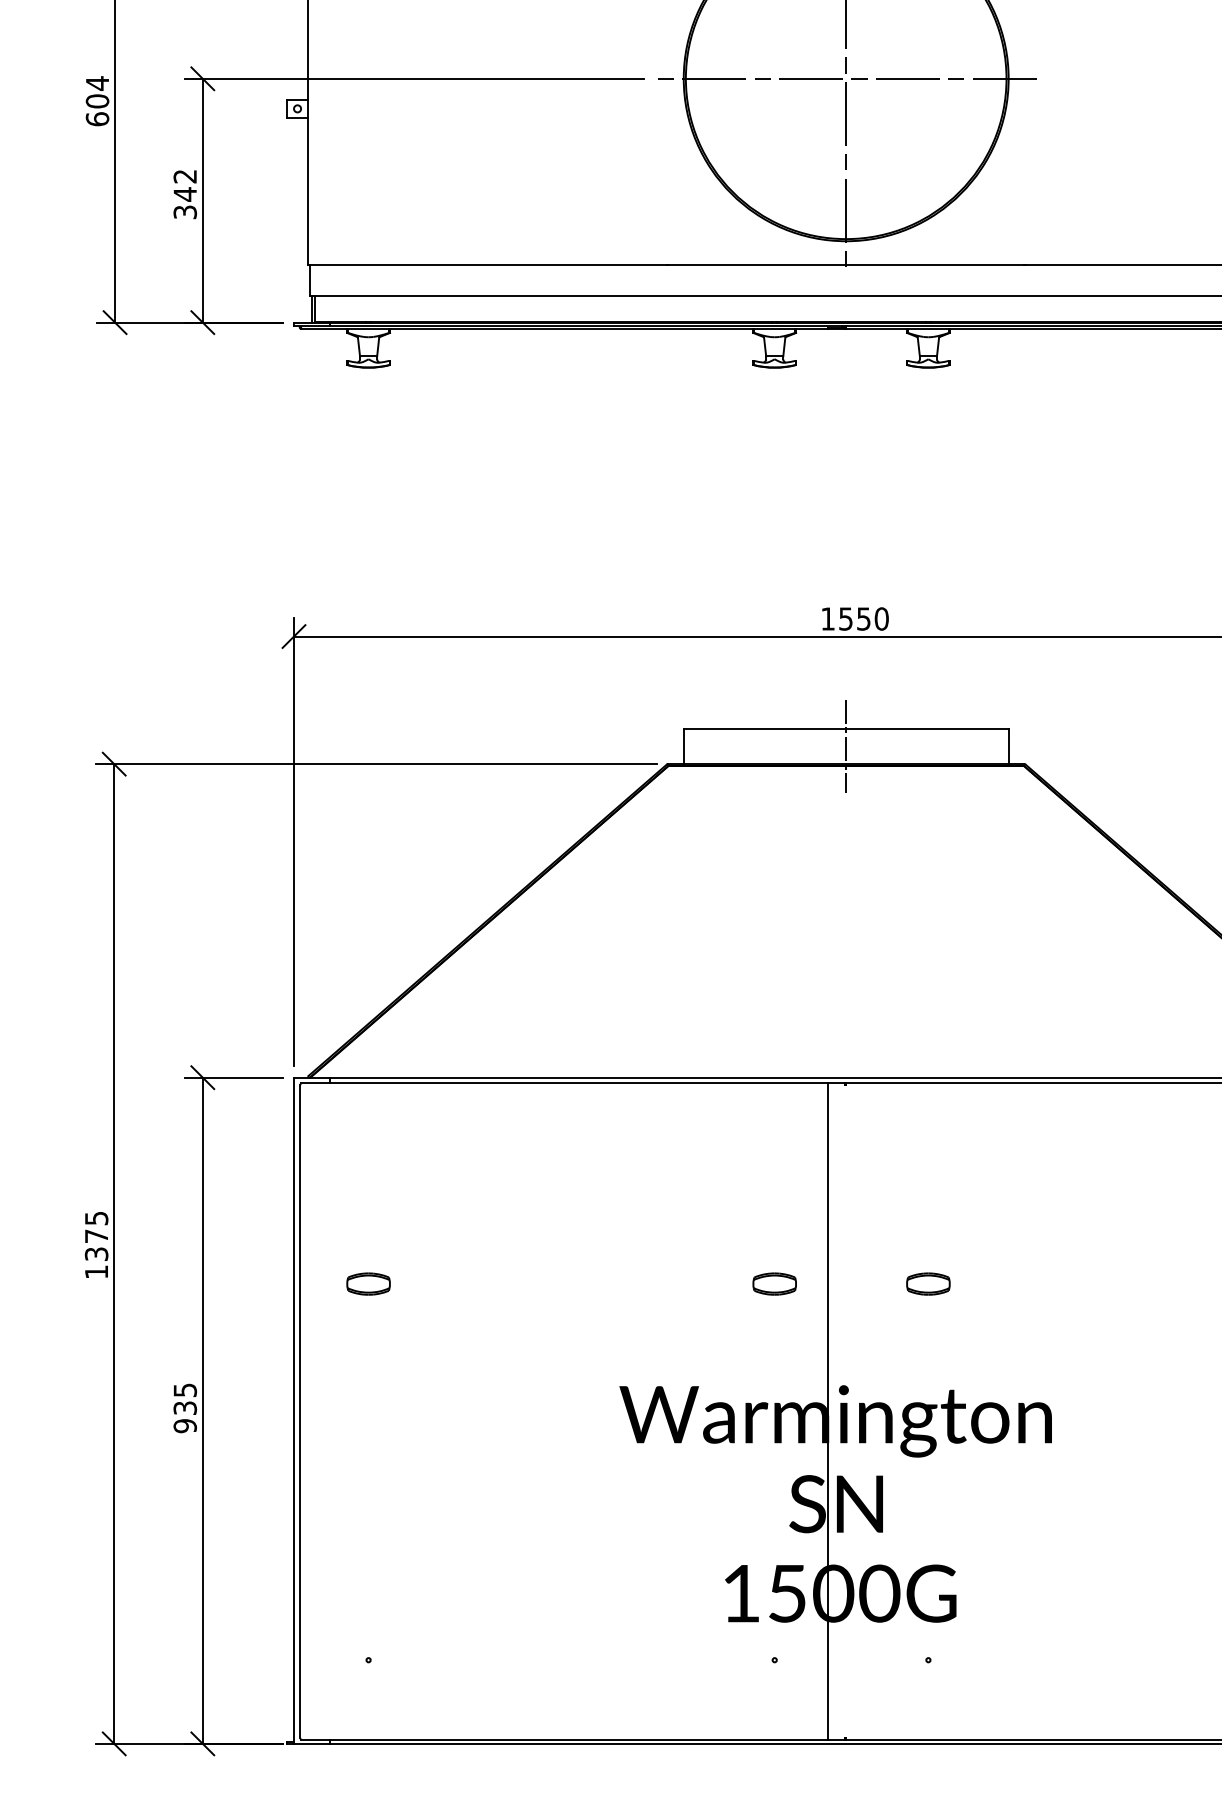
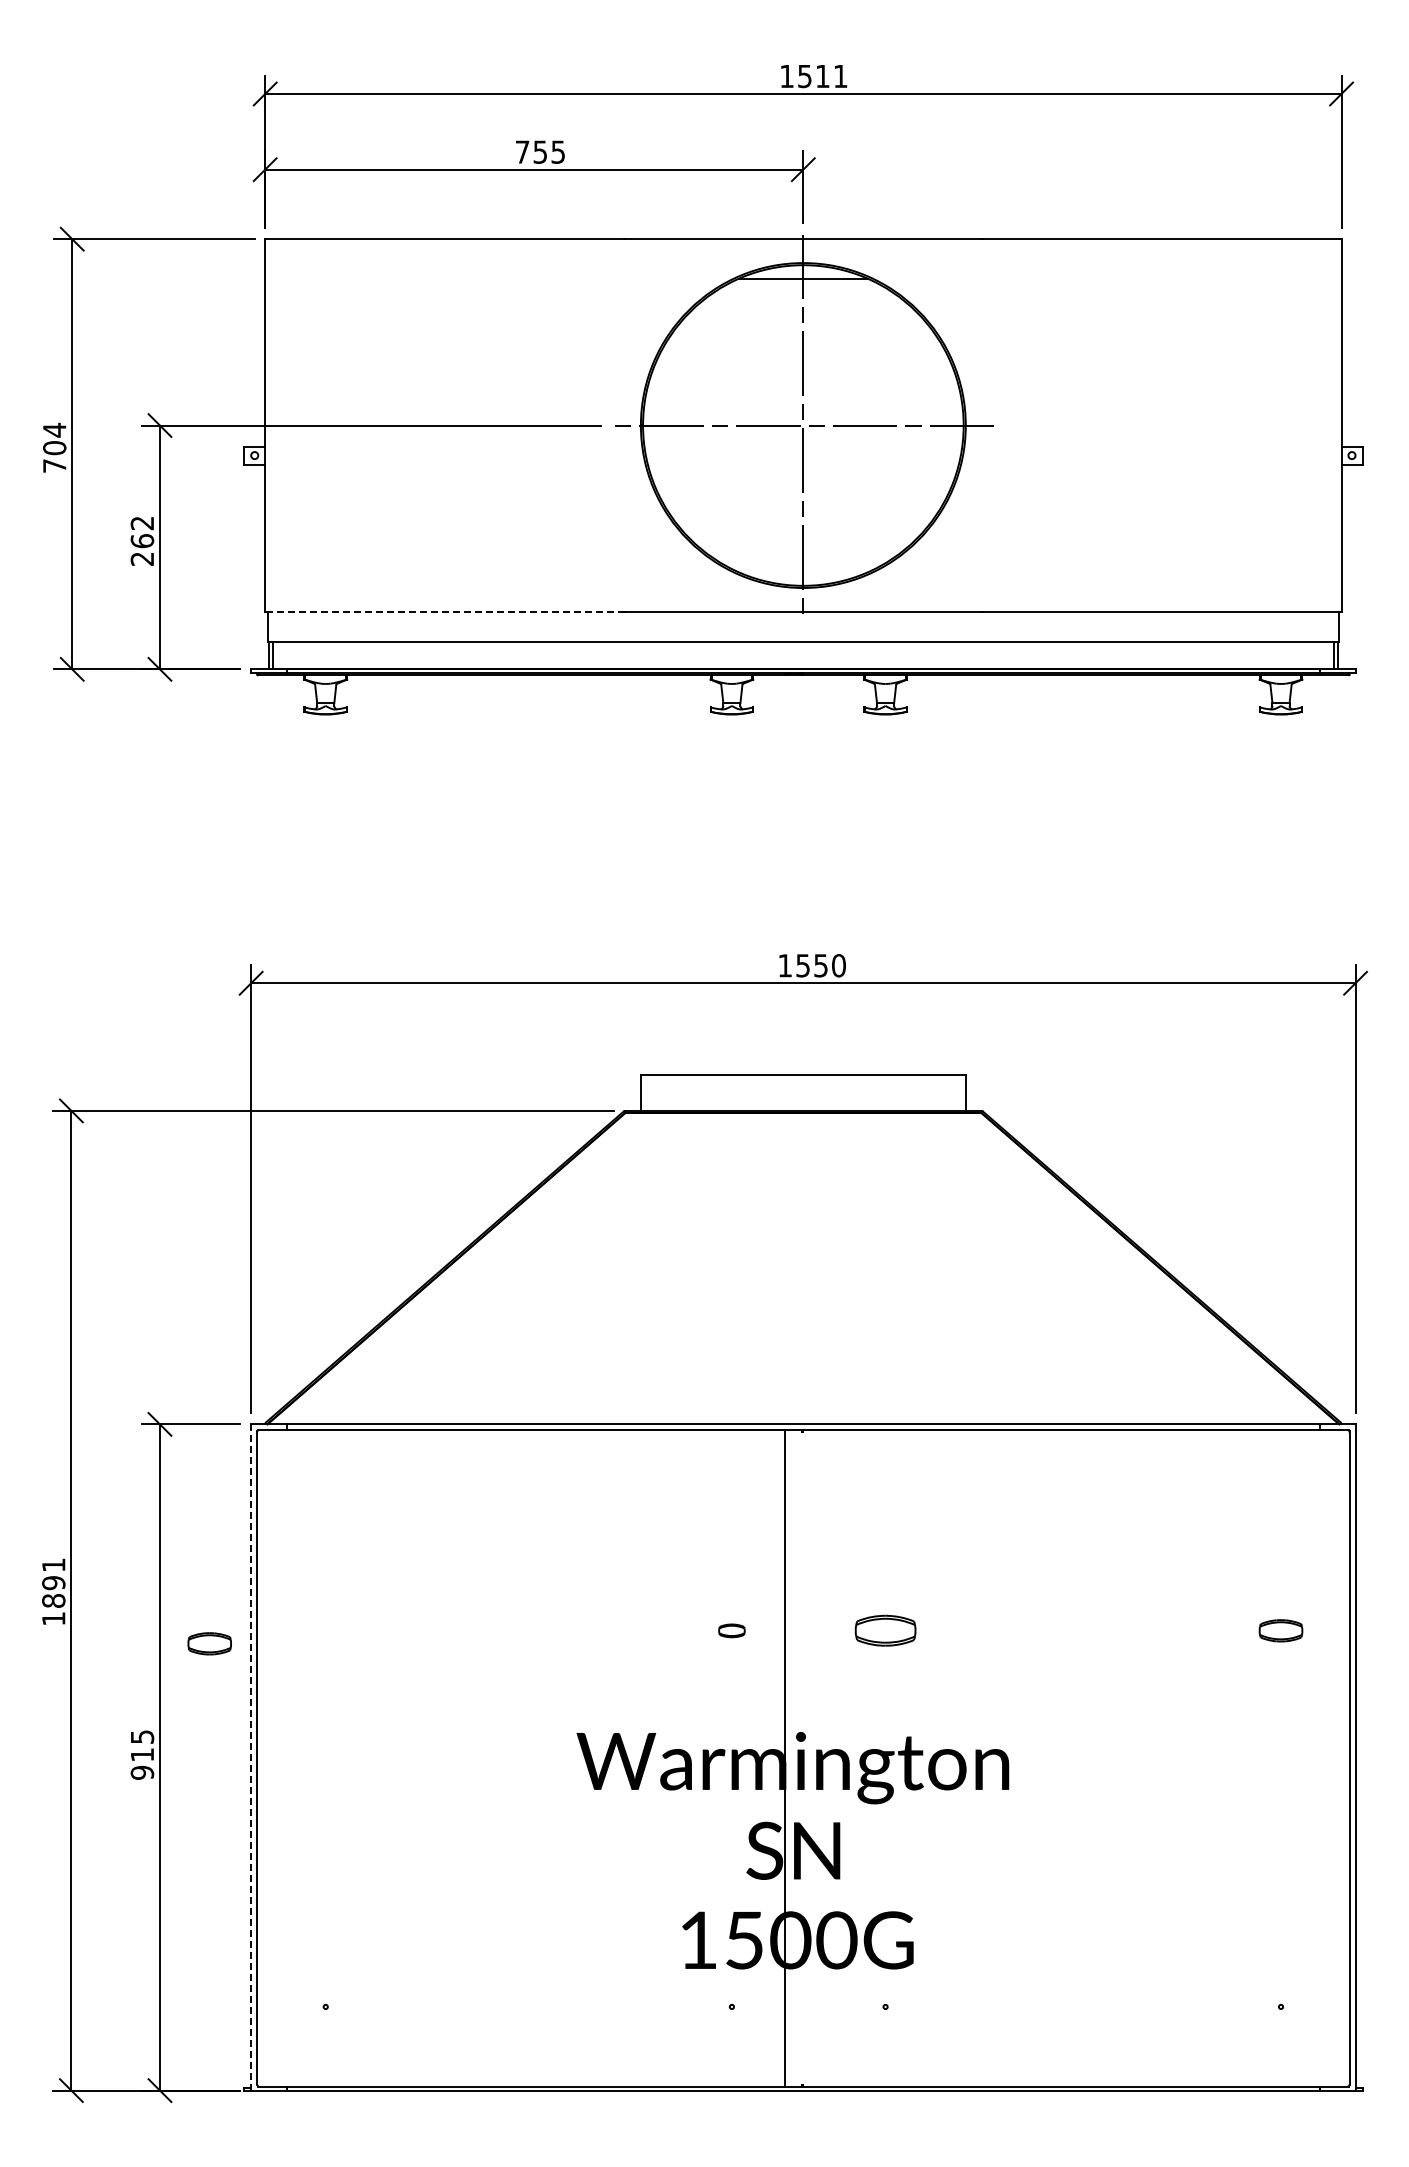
text: (97, 118) -> (54, 465), 604 -> 704
text: (185, 202) -> (142, 549), 342 -> 262
line: (487, 264) -> (444, 611), solid -> dashed
line: (846, 745) -> (803, 1092), removed
text: (96, 1235) -> (53, 1582), 1375 -> 1891
part: (368, 1283) -> (209, 1643), moved
part: (774, 1283) -> (731, 1630), size x0.6
part: (928, 1283) -> (885, 1630), size x1.4
text: (185, 1407) -> (142, 1754), 935 -> 915
line: (294, 1409) -> (251, 1756), solid -> dashed

